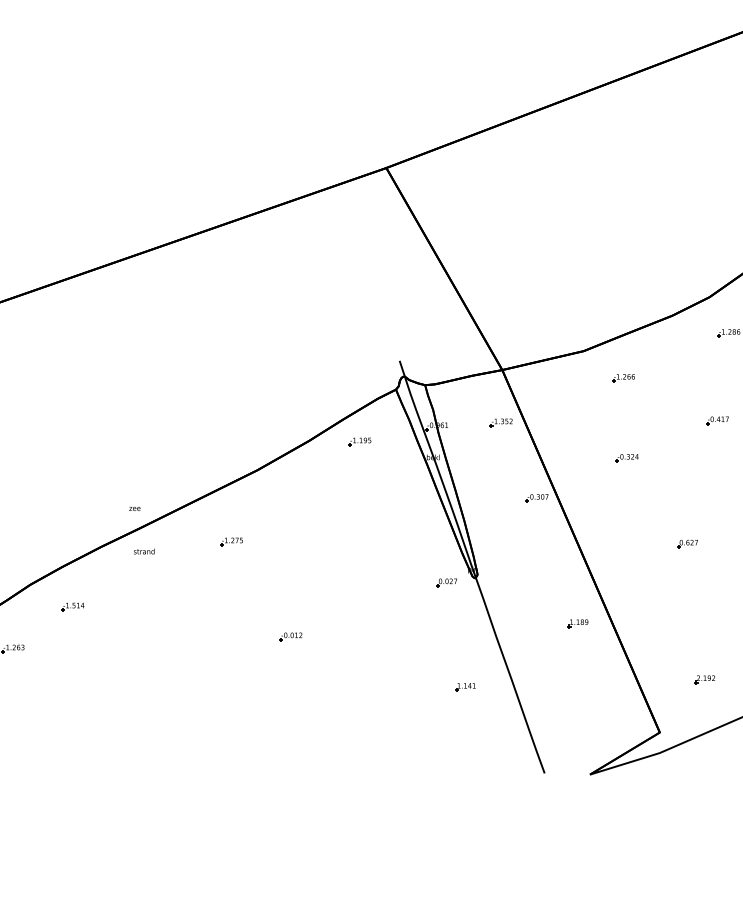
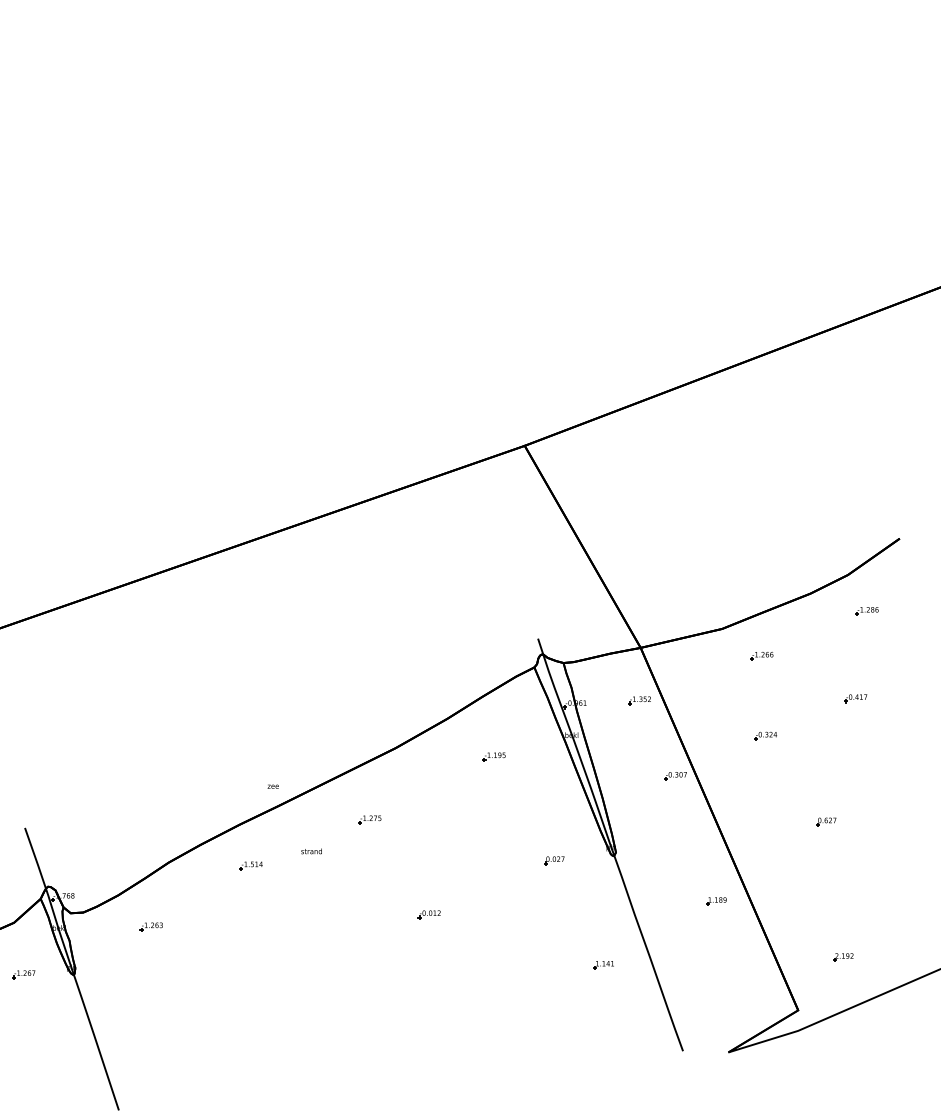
part: (359, 441) -> (493, 756), moved
text: (144, 551) -> (311, 851), moved
part: (447, 582) -> (554, 860), moved
part: (72, 606) -> (250, 865), moved

